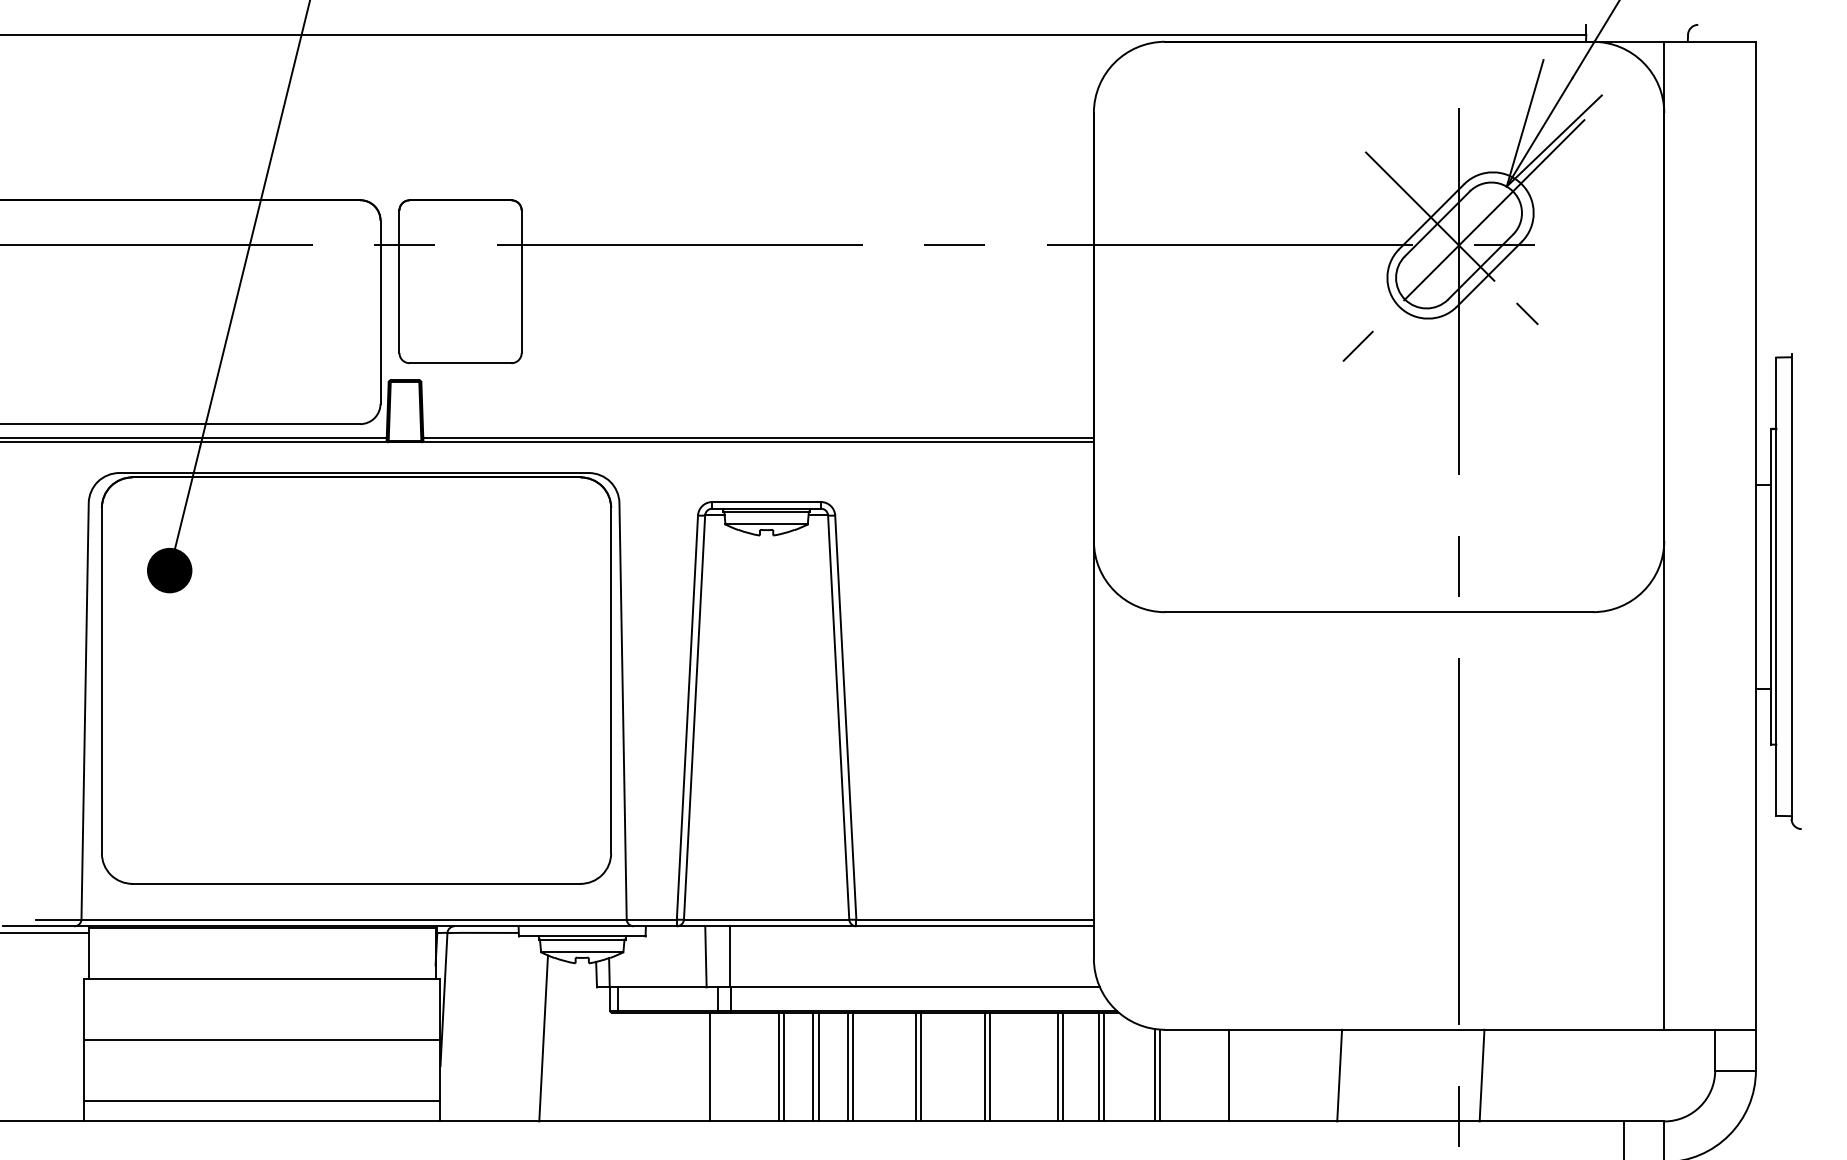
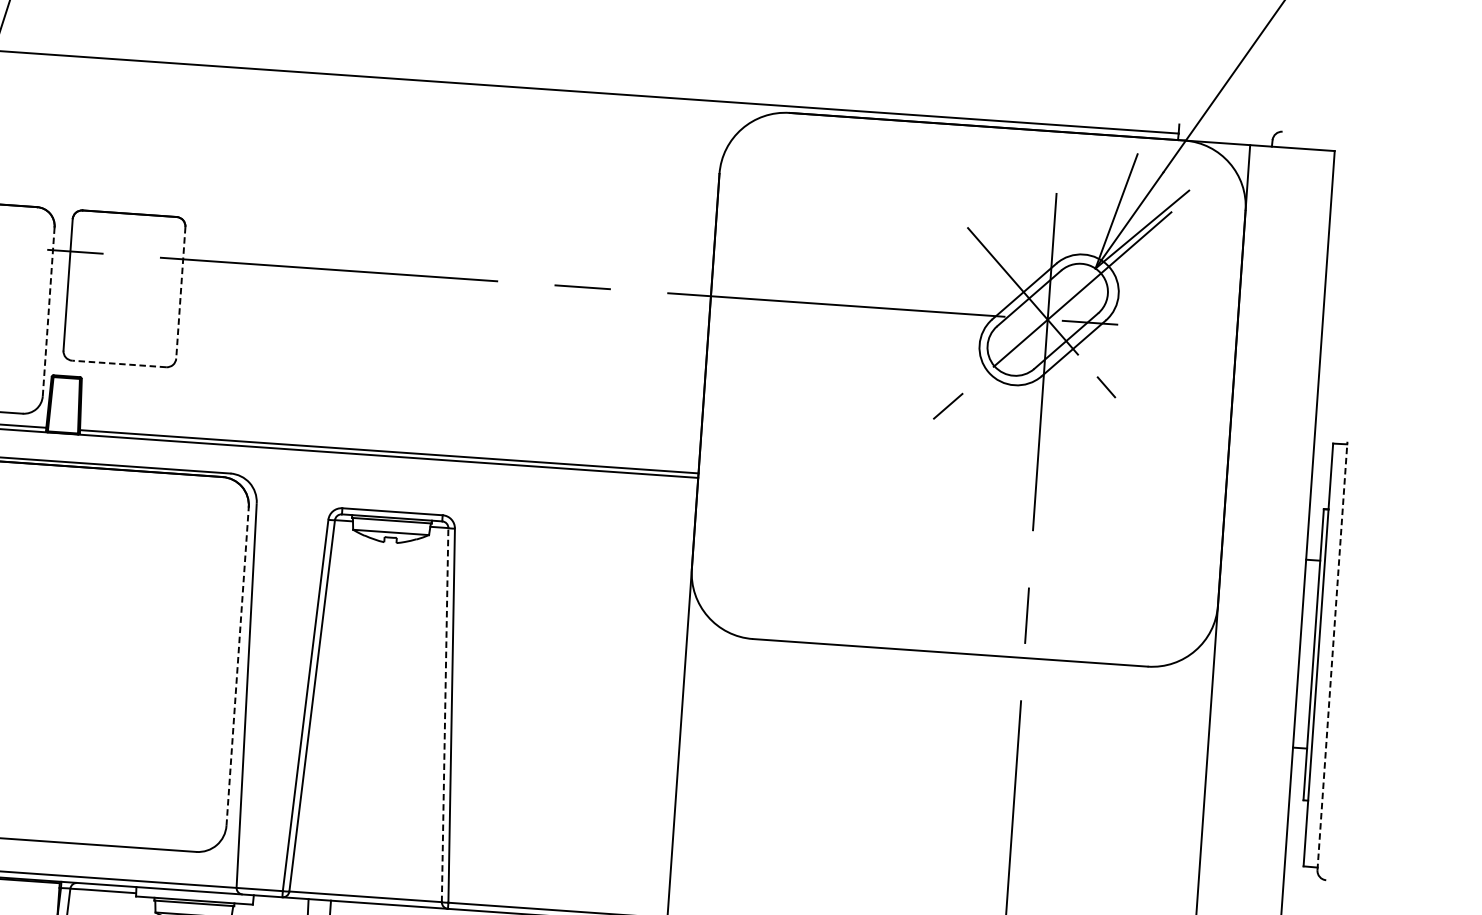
line: (521, 282) -> (180, 293), solid -> dashed
line: (380, 312) -> (48, 312), solid -> dashed
line: (460, 363) -> (119, 364), solid -> dashed
line: (1791, 586) -> (1332, 655), solid -> dashed
line: (611, 680) -> (237, 666), solid -> dashed
line: (838, 716) -> (445, 714), solid -> dashed

